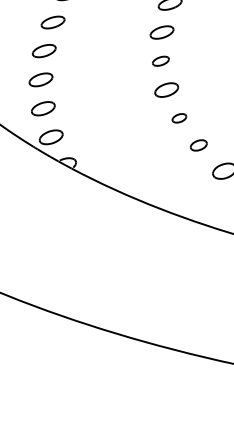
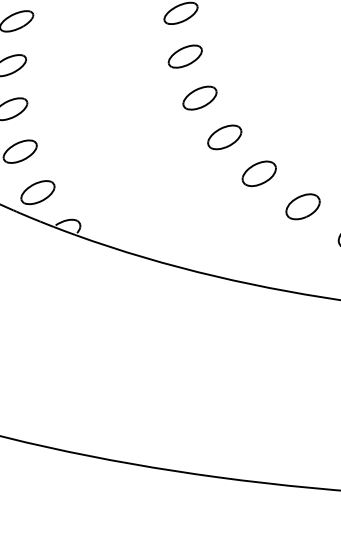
part: (160, 60) -> (184, 55), size x1.43
part: (179, 118) -> (224, 137), size x1.67
part: (198, 145) -> (258, 173), size x1.43

